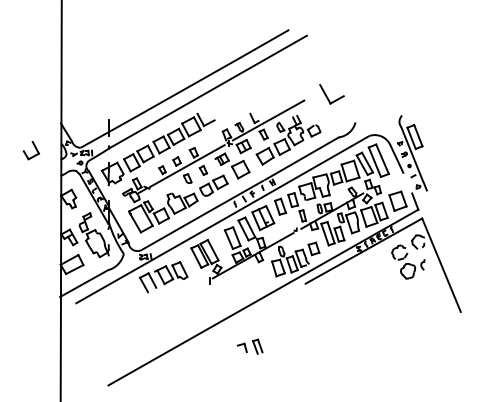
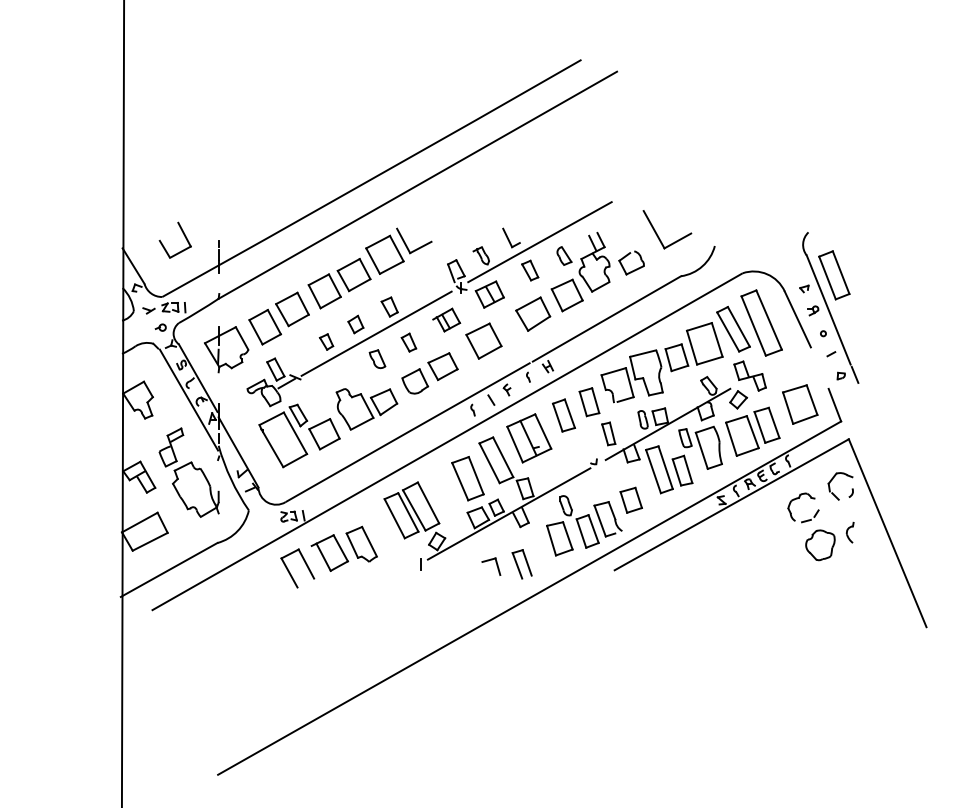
part: (331, 94) -> (666, 230), moved
part: (30, 150) -> (173, 240), moved
part: (250, 346) -> (507, 563), moved

